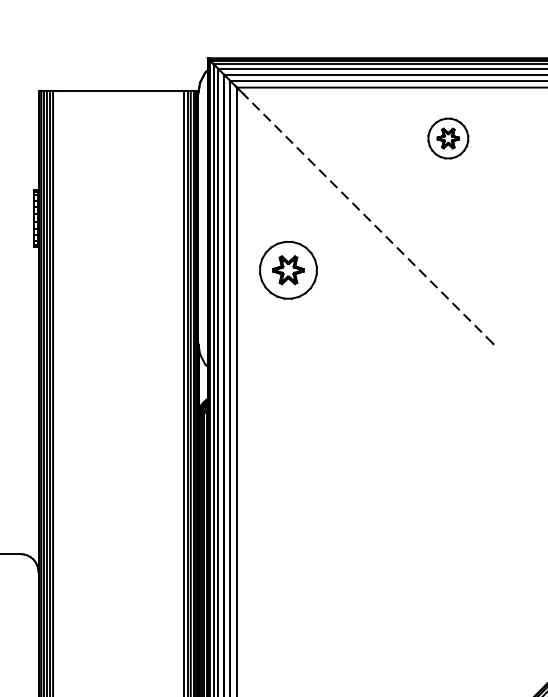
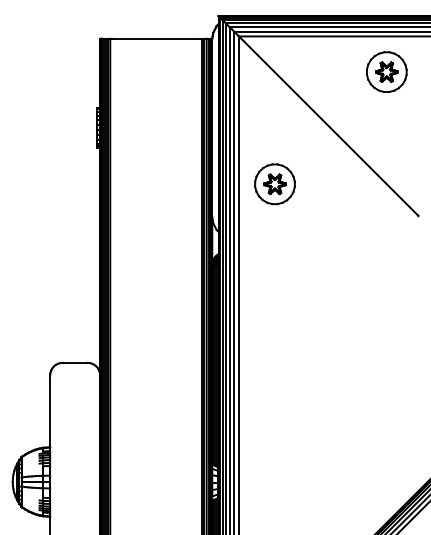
part: (447, 137) -> (386, 71), size x1.43
line: (367, 217) -> (330, 127), dashed -> solid
part: (287, 270) -> (274, 184), moved

